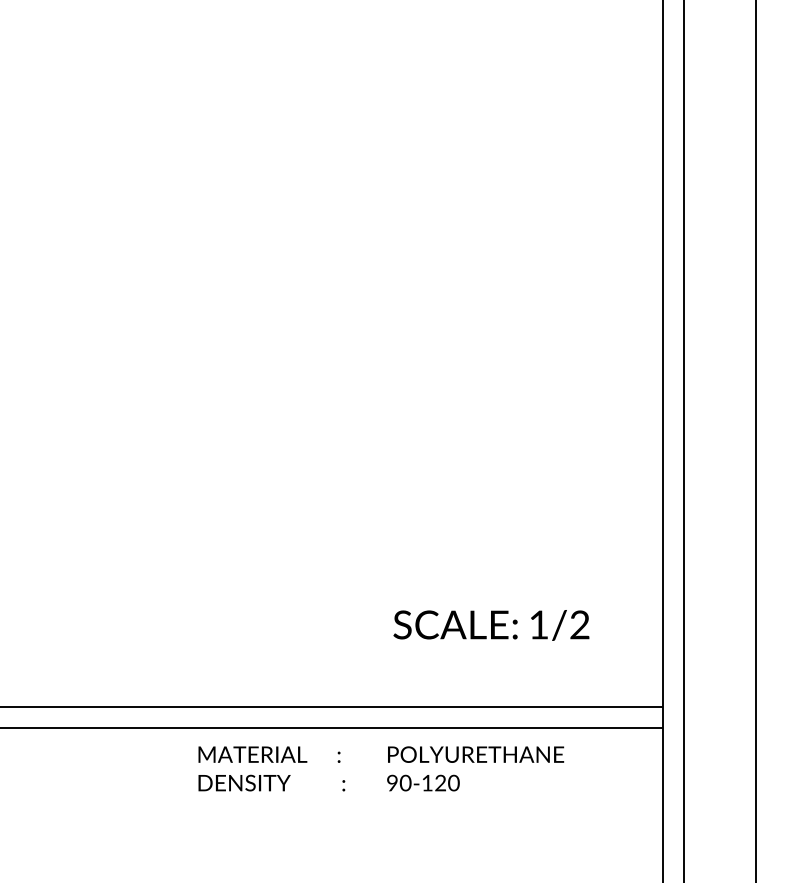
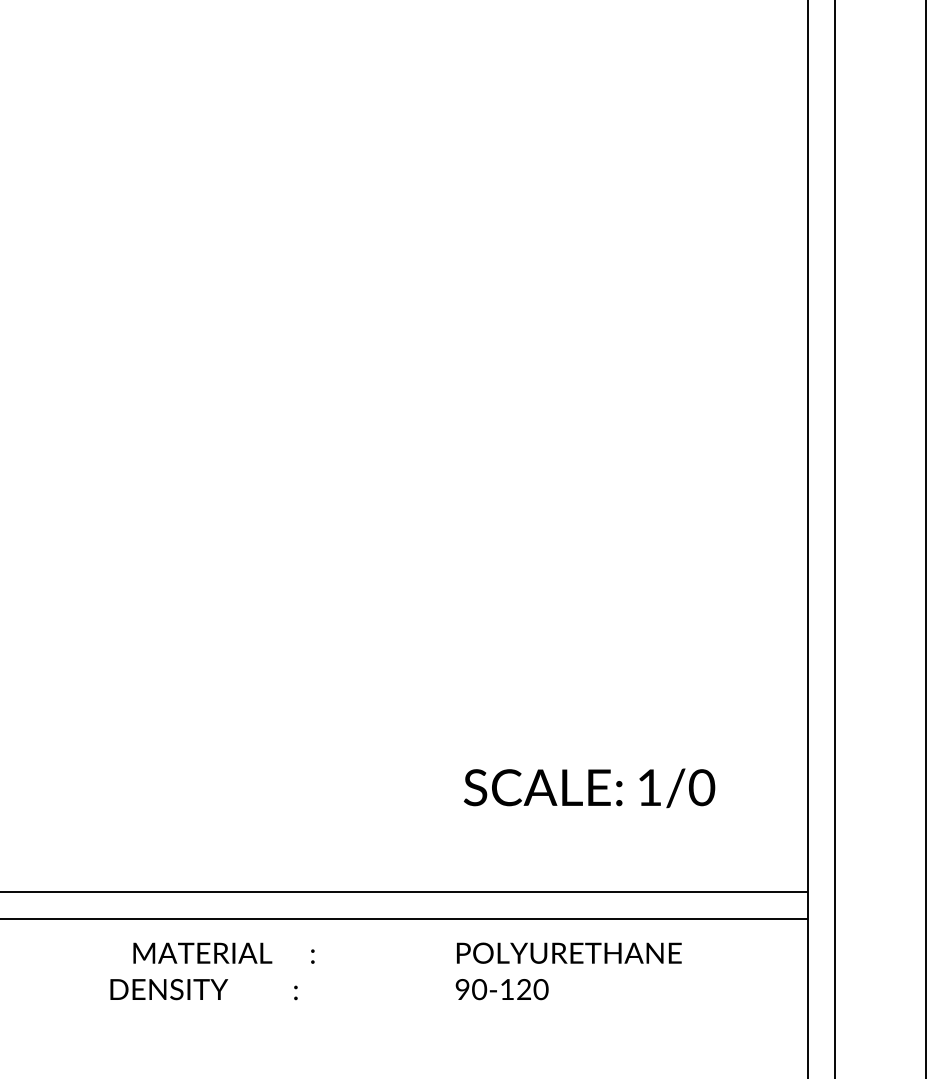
text: (579, 625) -> (701, 788), 1/2 -> 1/0
text: (269, 754) -> (224, 953), moved
text: (271, 782) -> (203, 988), moved

